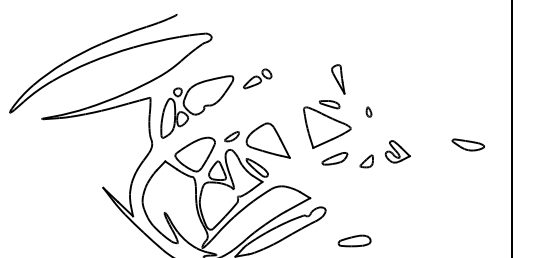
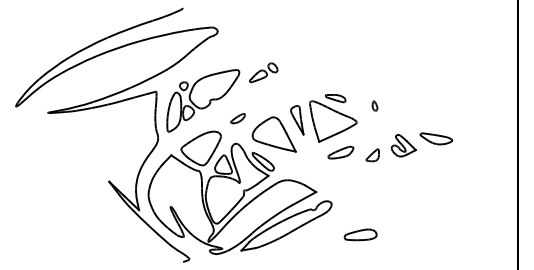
part: (338, 79) -> (297, 120), moved
part: (231, 136) -> (237, 118), moved
part: (467, 144) -> (435, 138), moved

